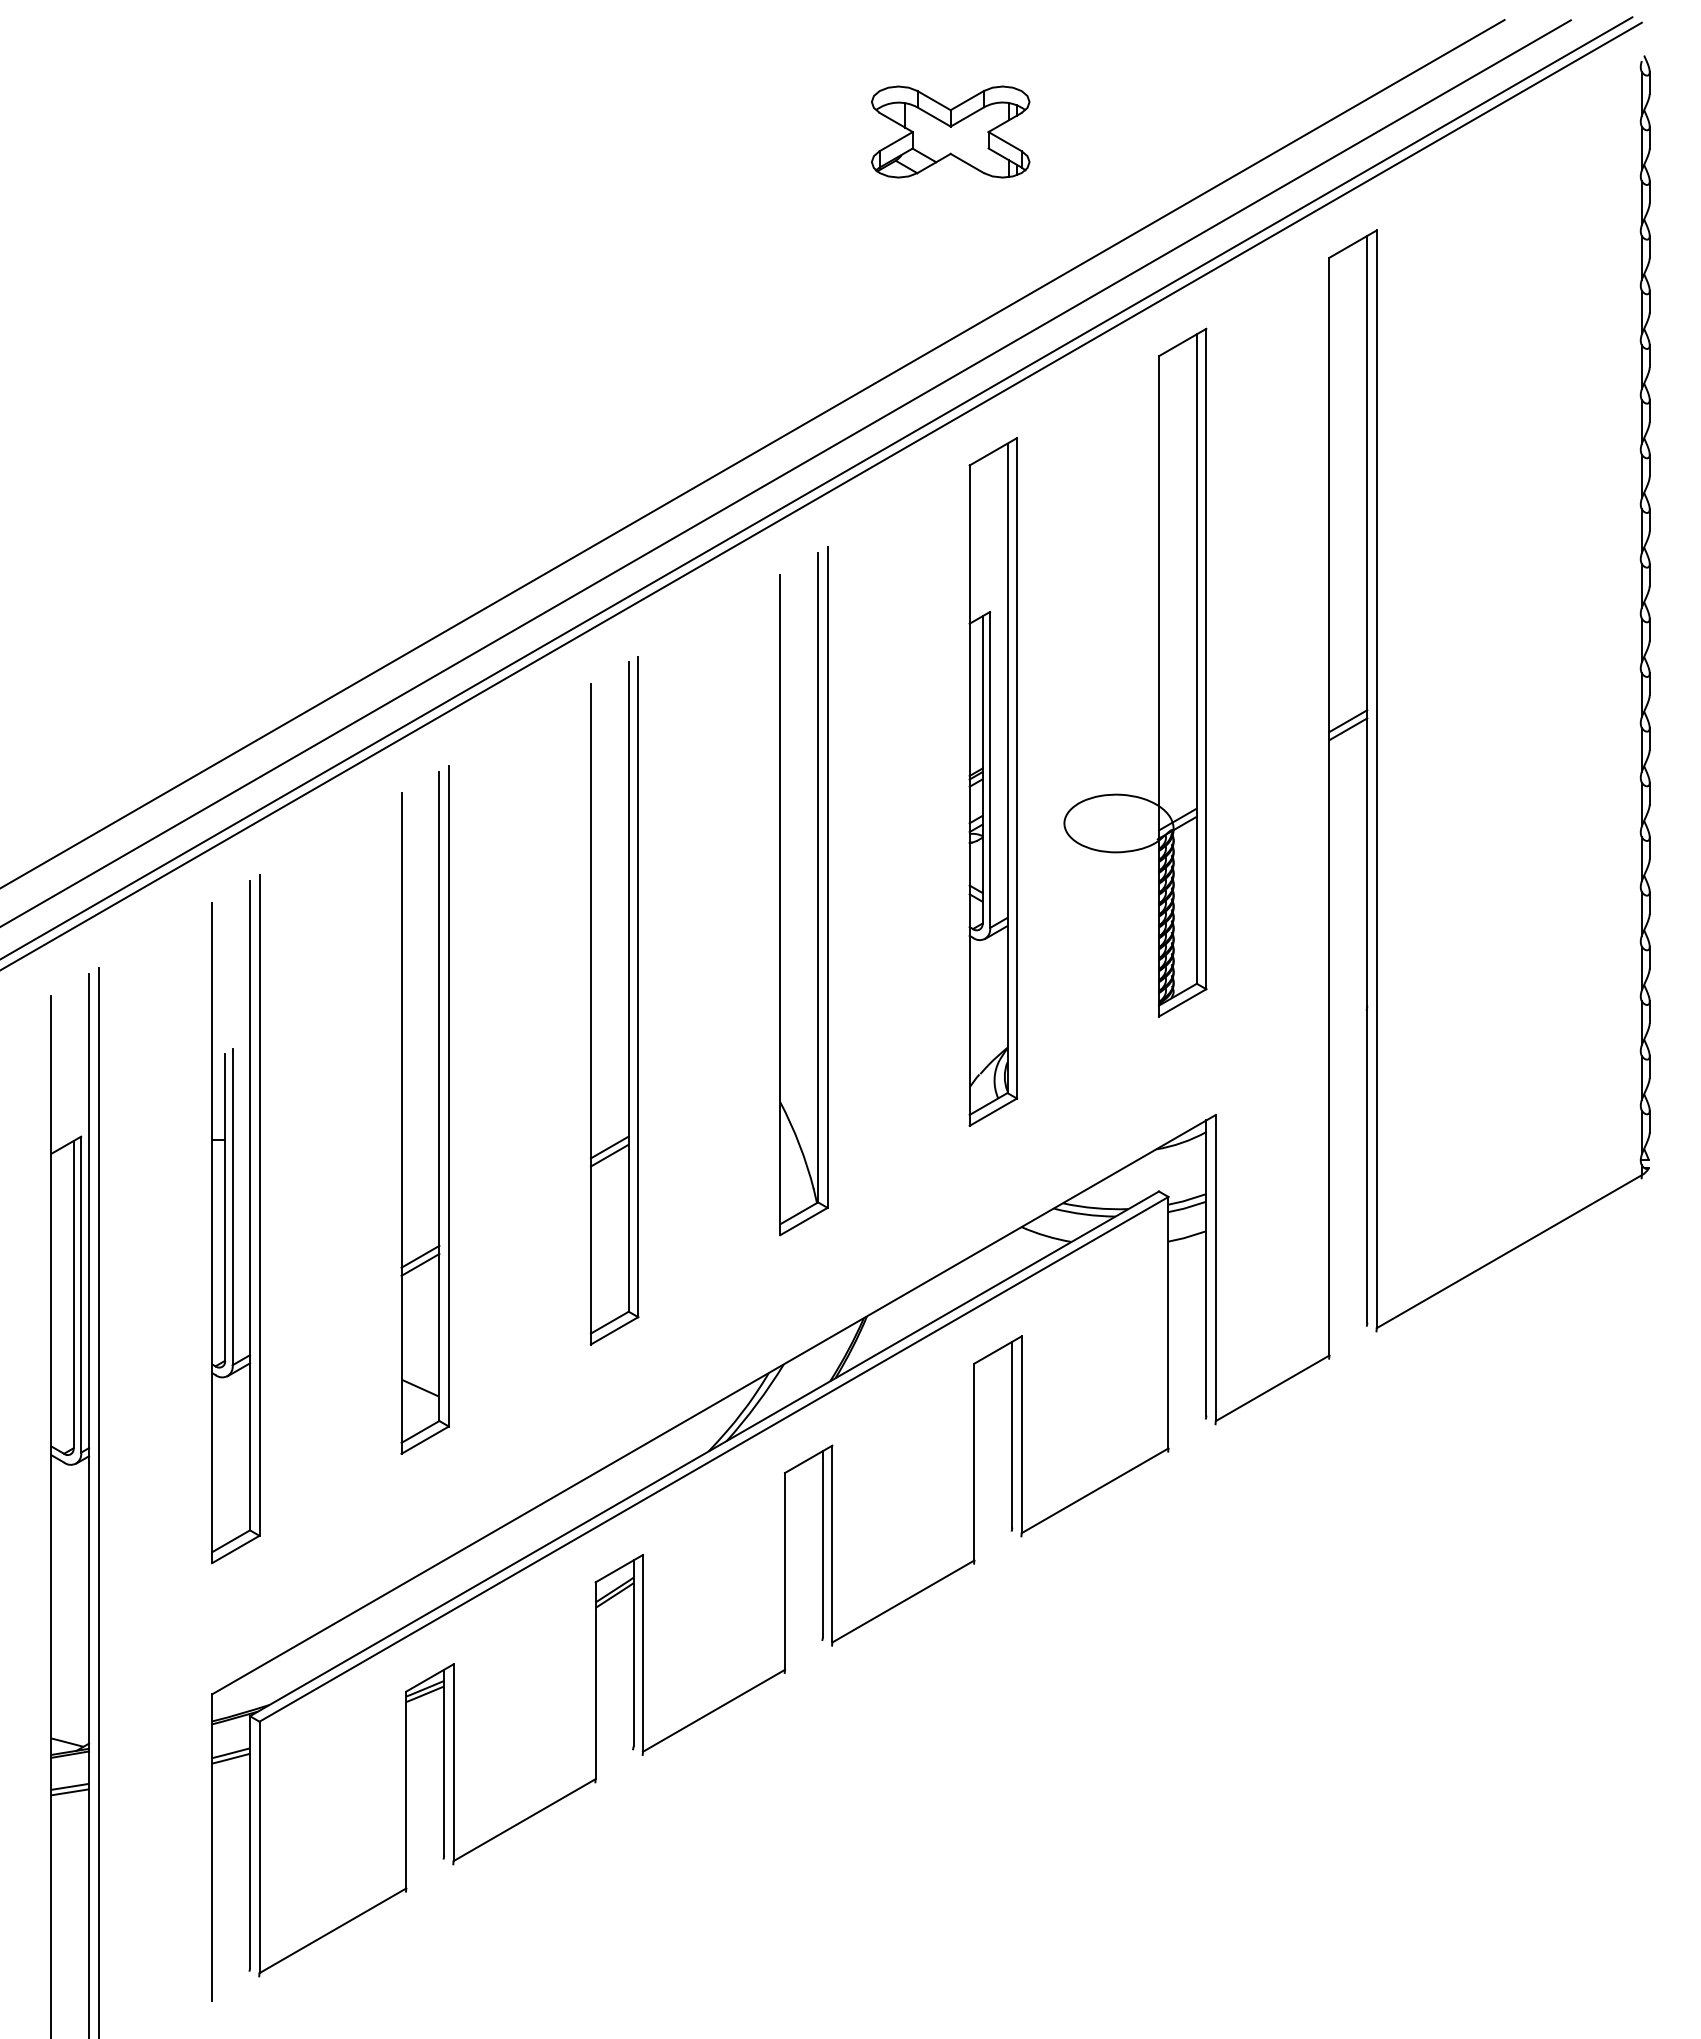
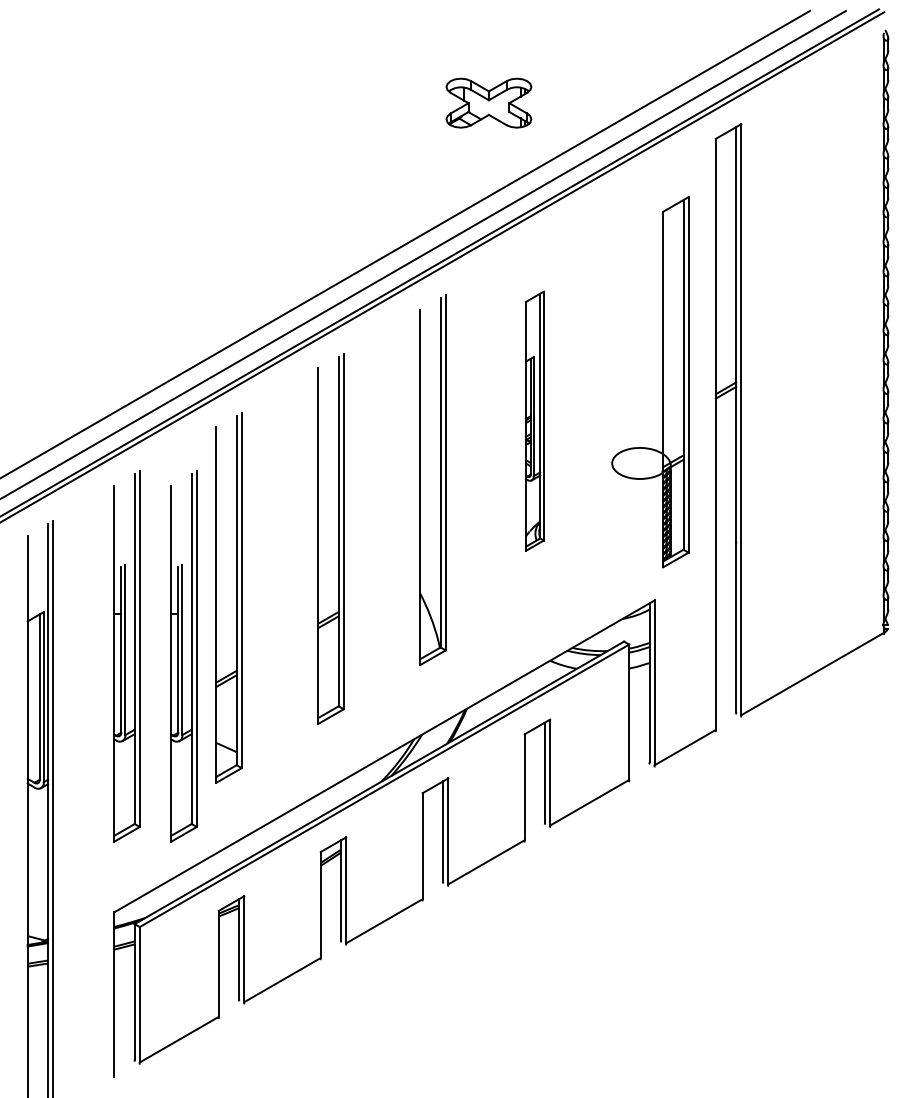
part: (949, 130) -> (488, 102), moved
part: (1157, 673) -> (662, 382), moved
part: (992, 782) -> (534, 421), size x0.7
part: (340, 1219) -> (183, 656), added

